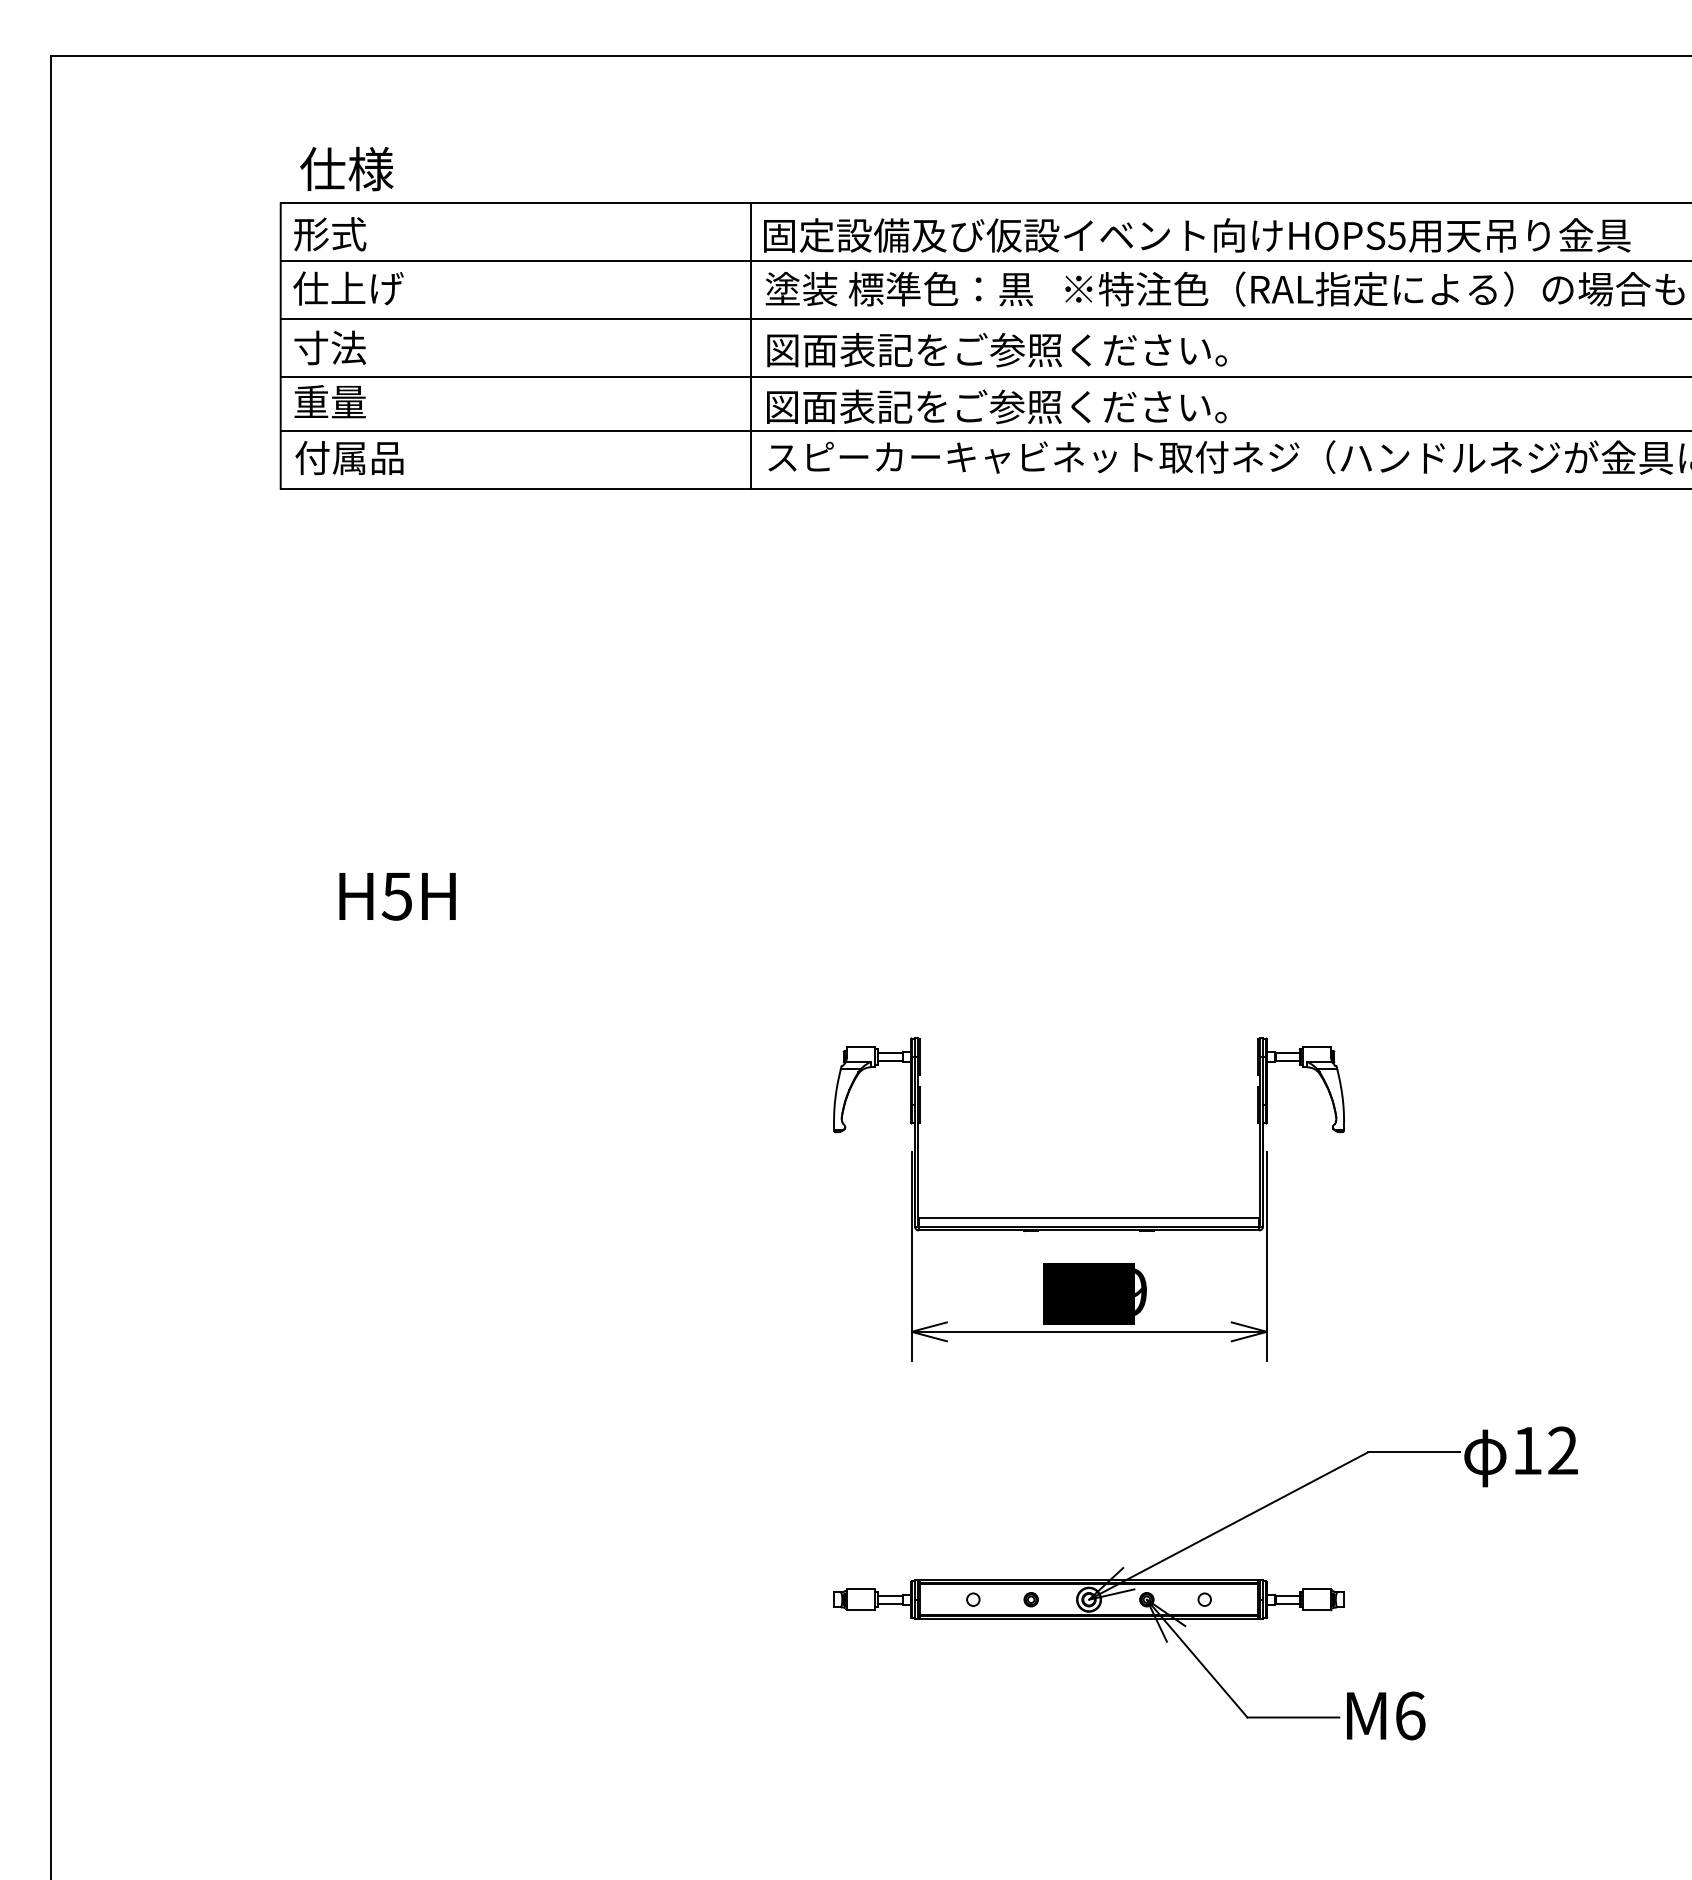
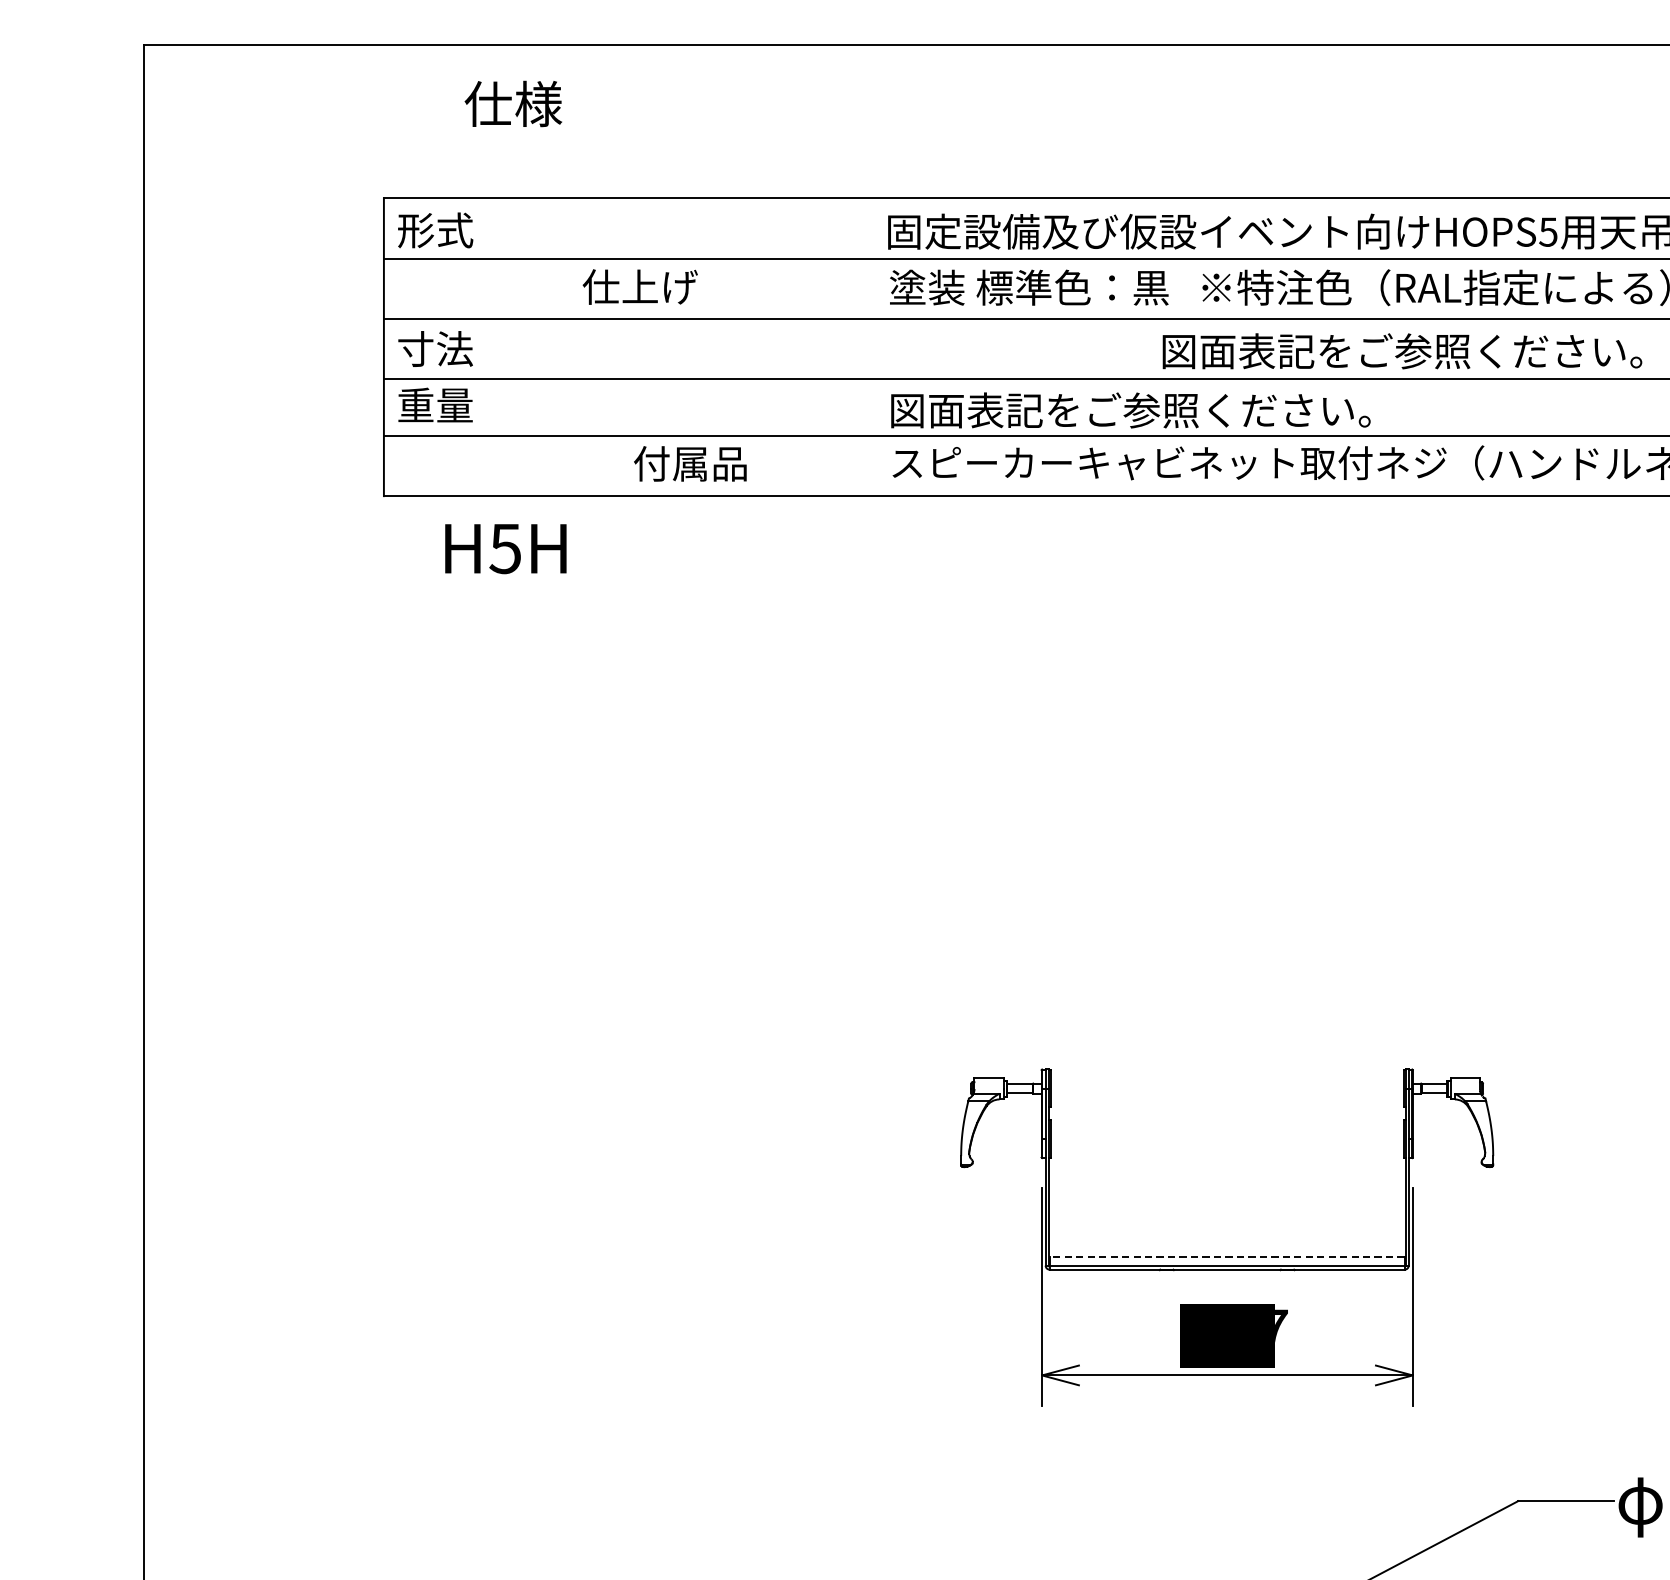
text: (346, 168) -> (513, 103), moved
text: (348, 288) -> (640, 287), moved
line: (750, 345) -> (874, 346), removed
text: (996, 349) -> (1401, 350), moved
text: (349, 458) -> (690, 464), moved
text: (397, 896) -> (505, 548), moved
line: (1088, 1217) -> (1226, 1256), solid -> dashed
text: (1141, 1291) -> (1281, 1333), 369 -> 257

